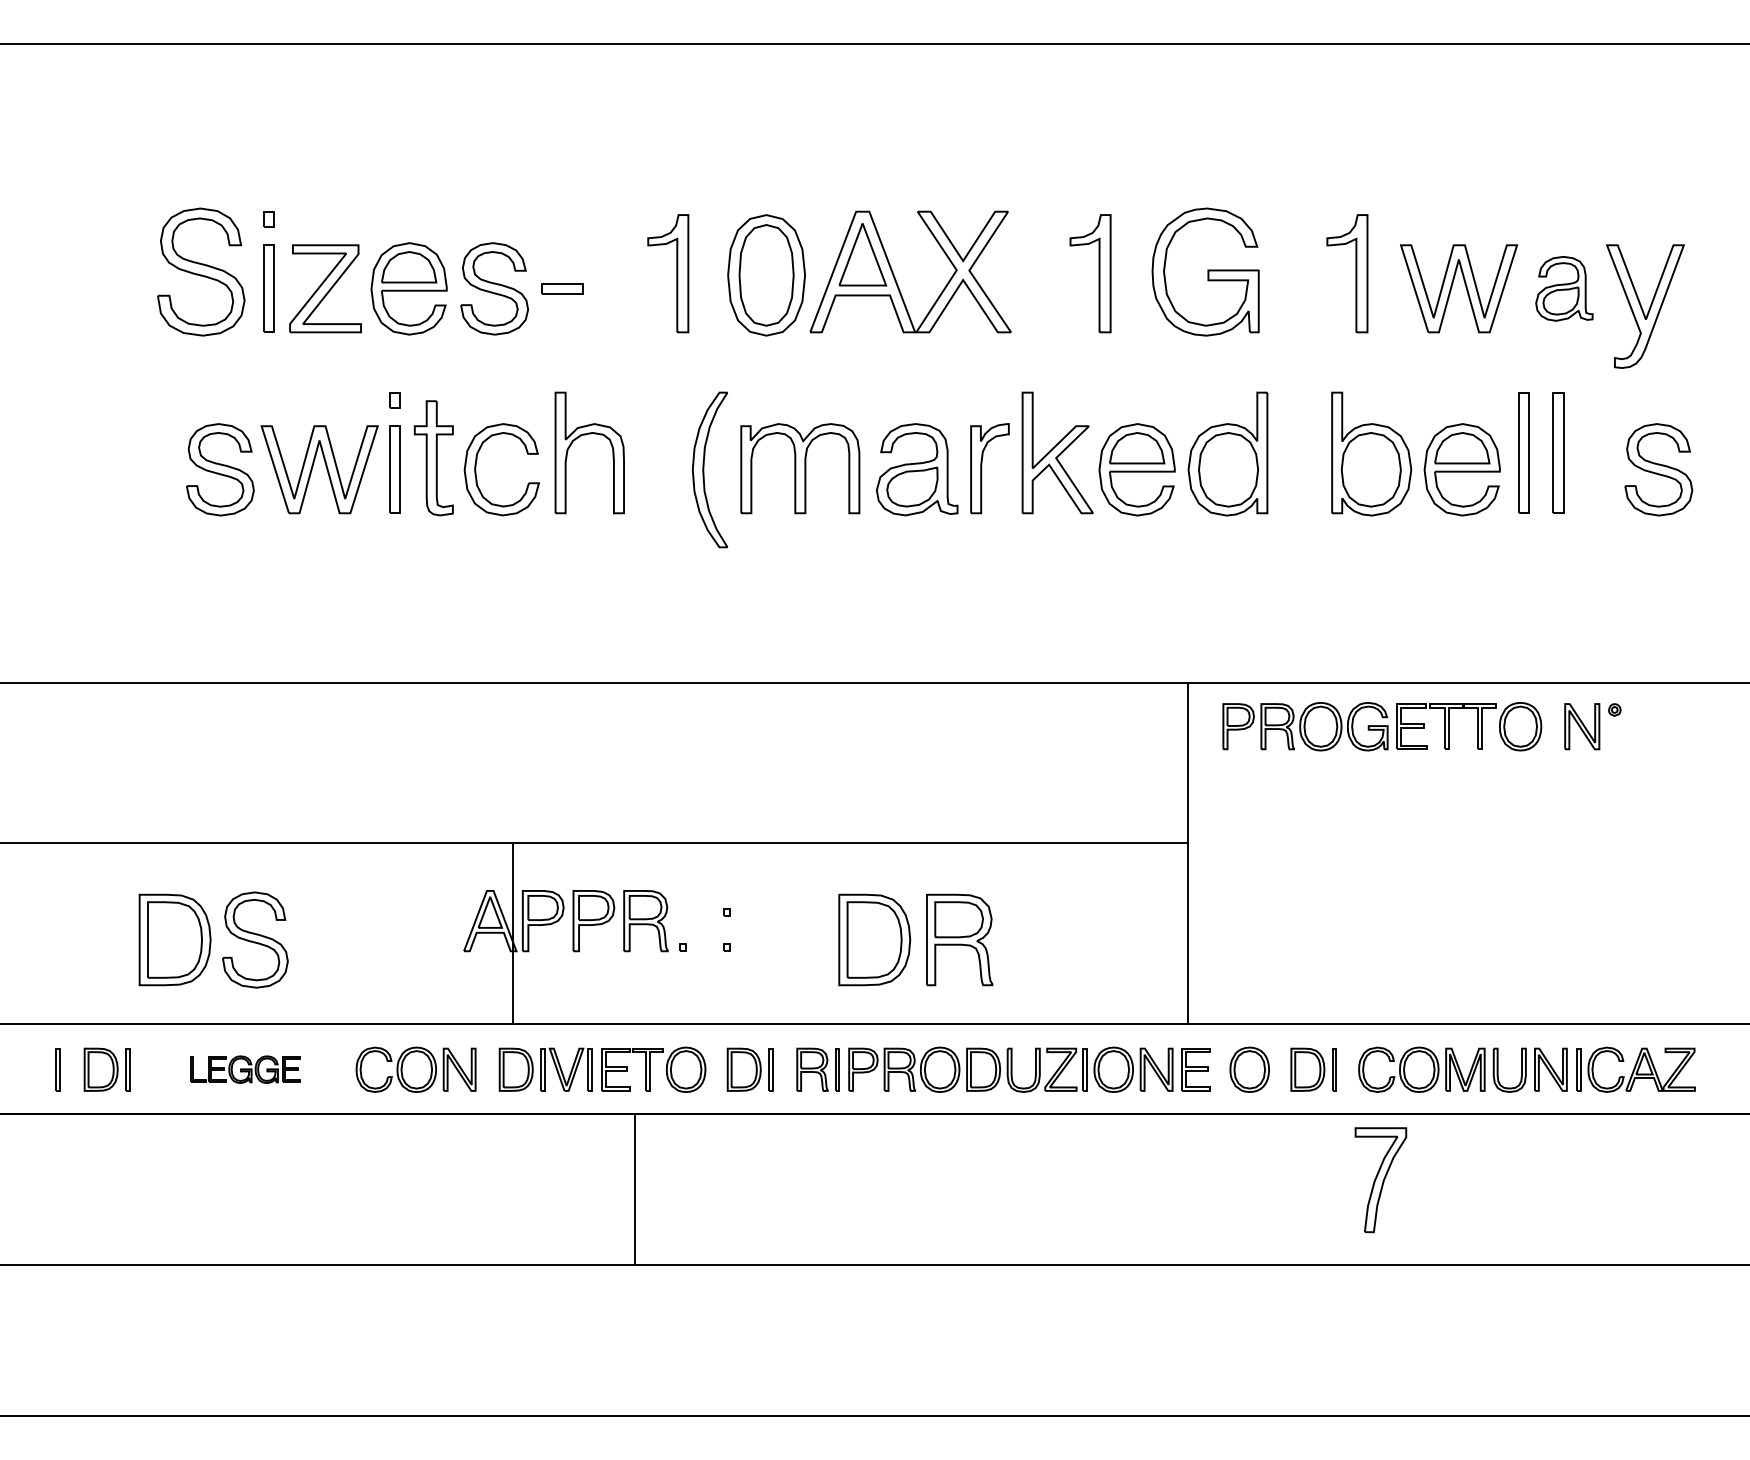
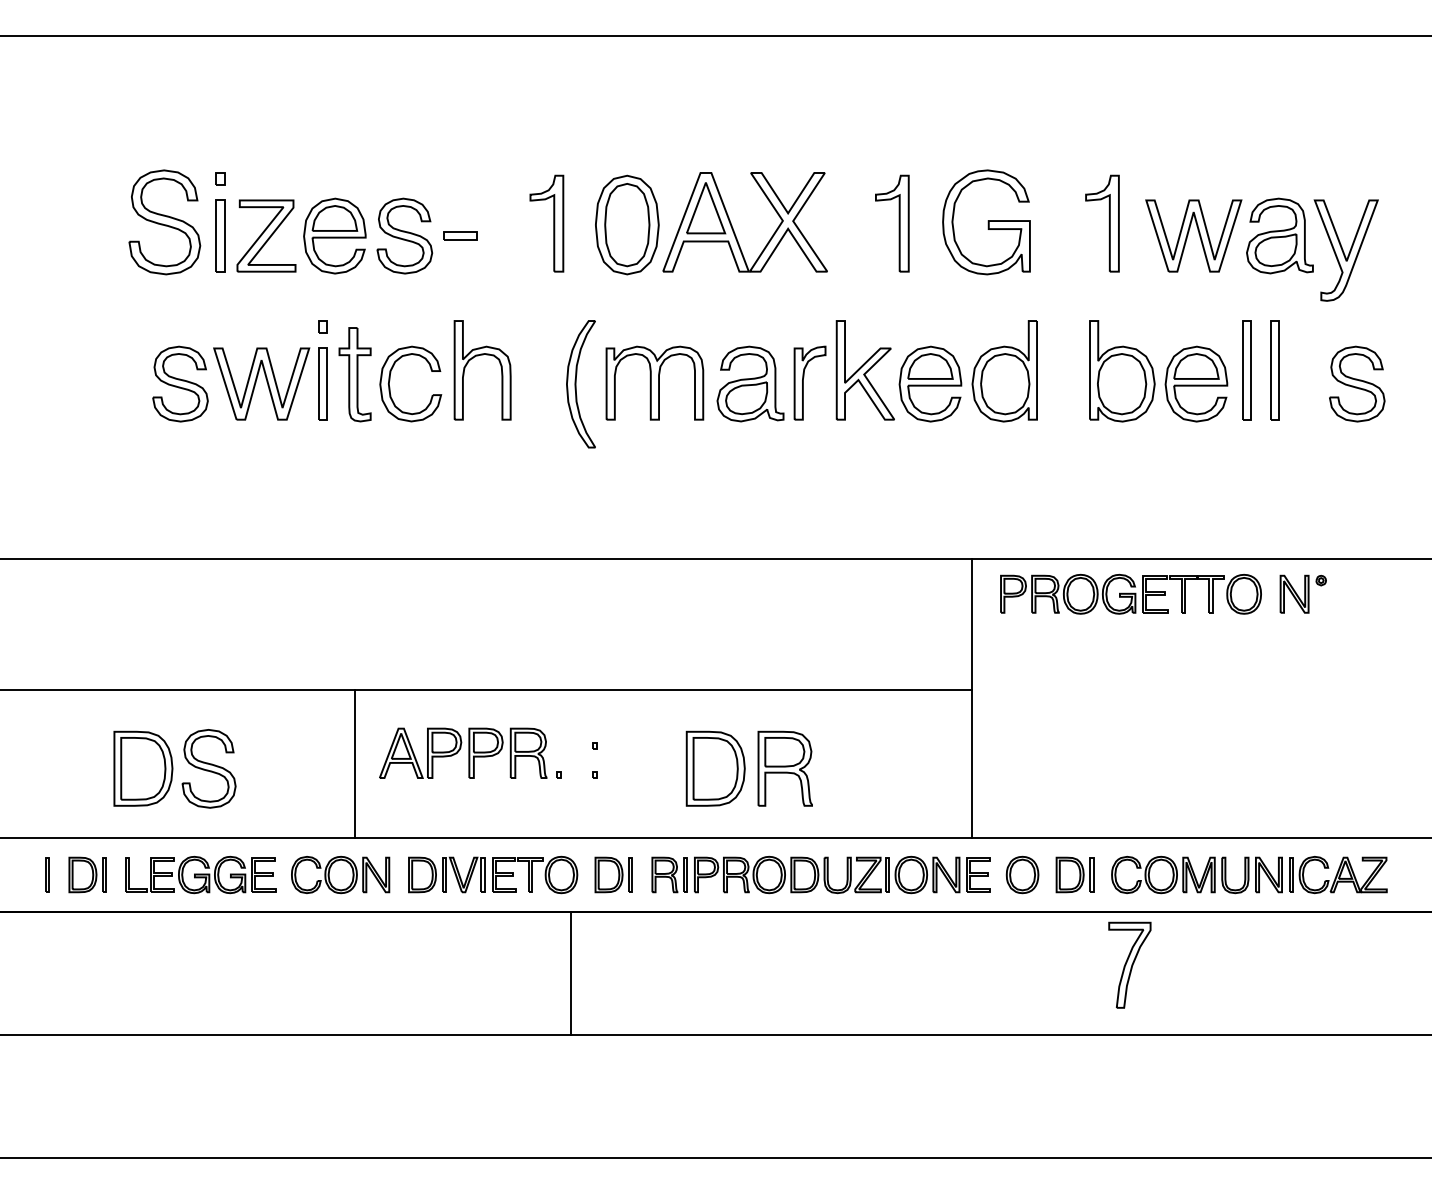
part: (1564, 288) -> (1280, 235), size x1.43
line: (513, 933) -> (355, 763), moved
part: (245, 1069) -> (201, 874), size x1.67
line: (635, 1189) -> (571, 972), moved

